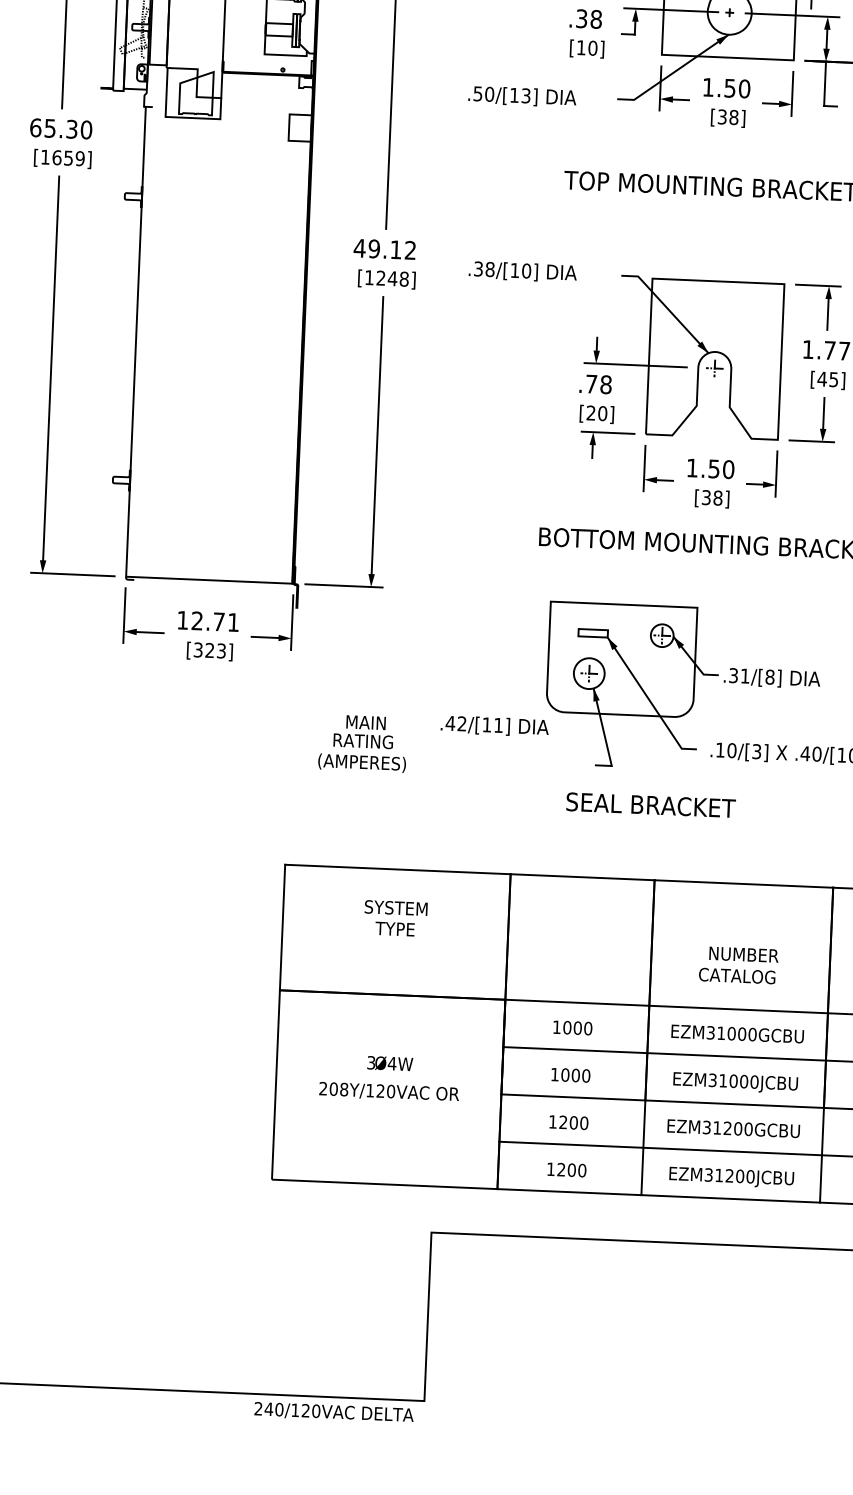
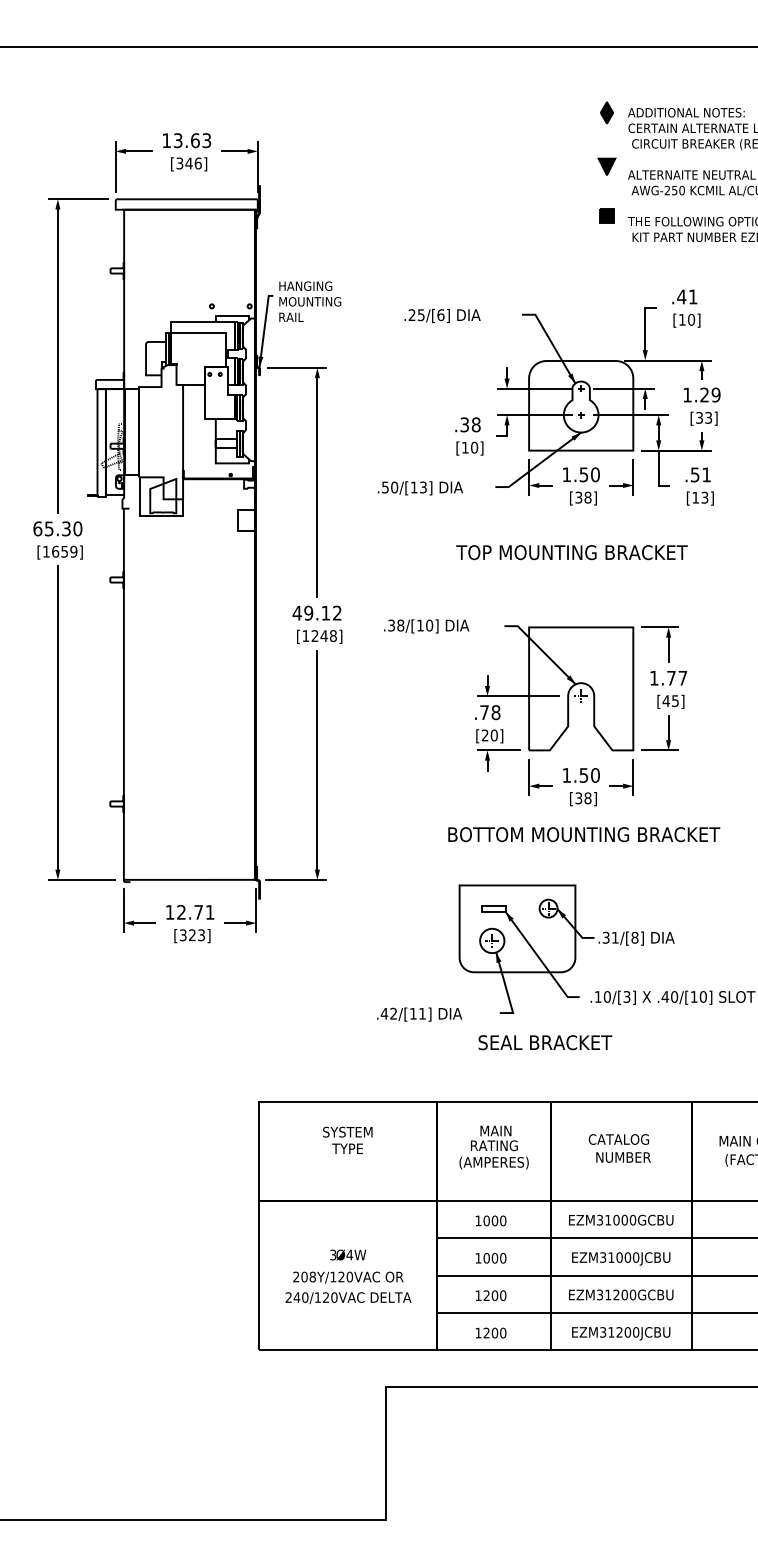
text: (494, 726) -> (419, 1014), moved
text: (362, 743) -> (493, 1147), moved
text: (736, 975) -> (618, 1139), moved
text: (334, 1411) -> (348, 1297), moved

